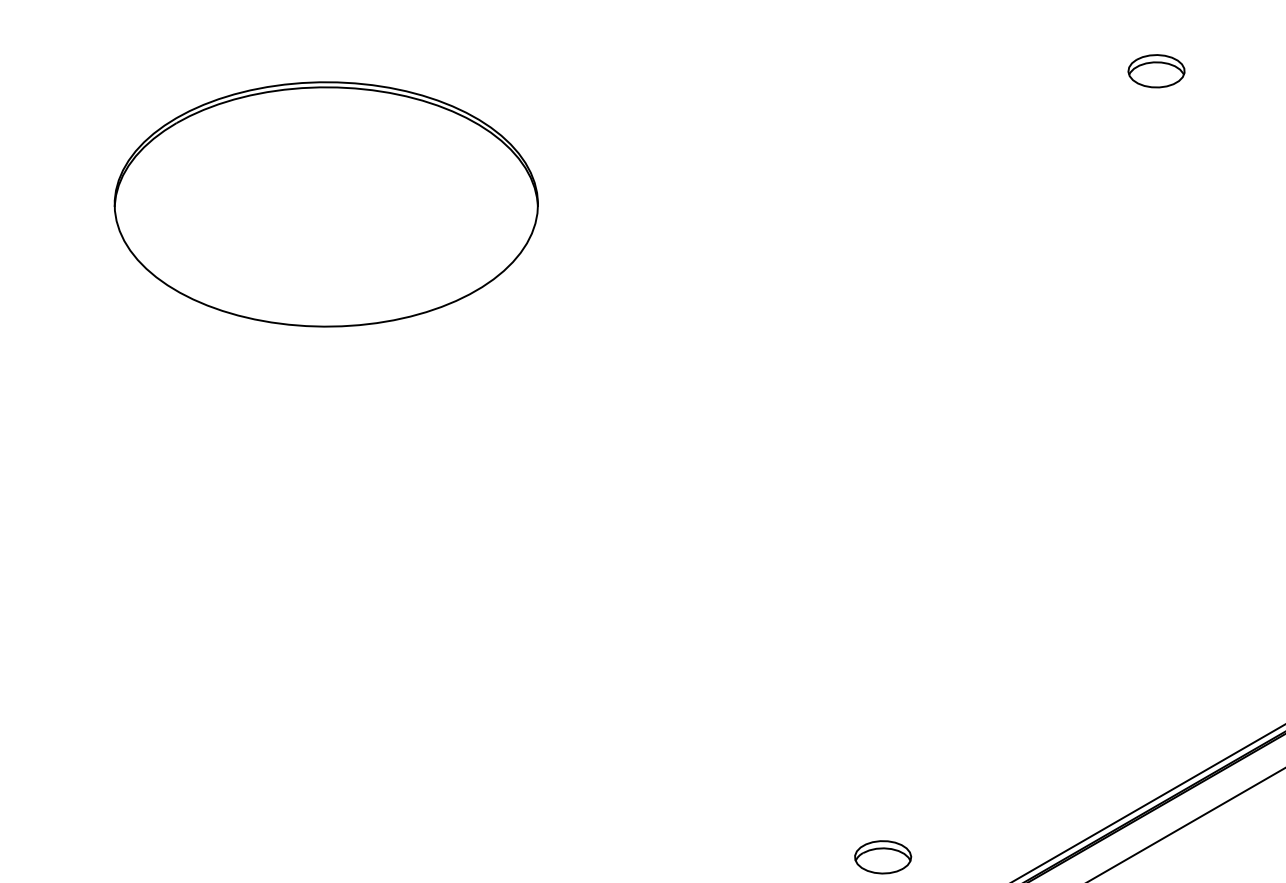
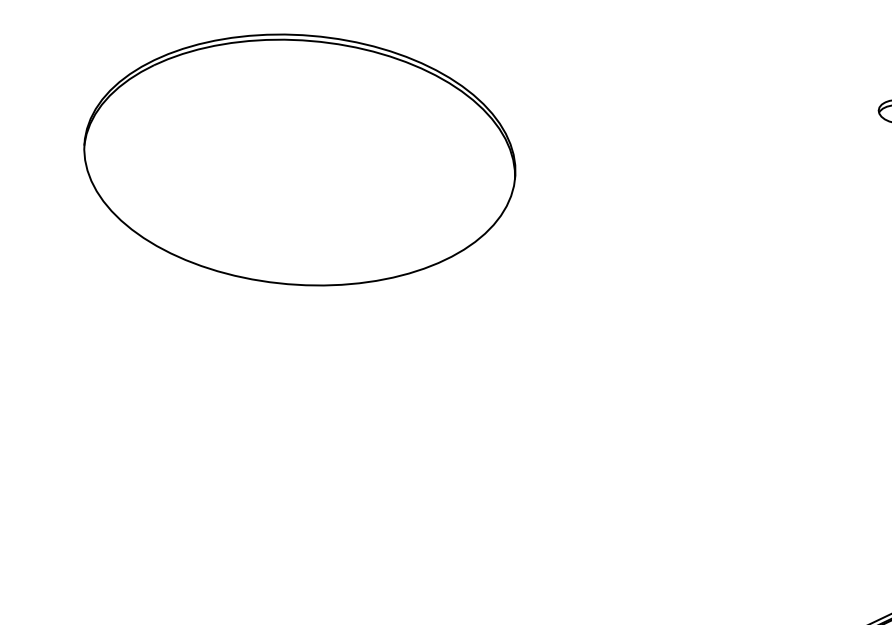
part: (326, 204) -> (300, 160), size x1.43

